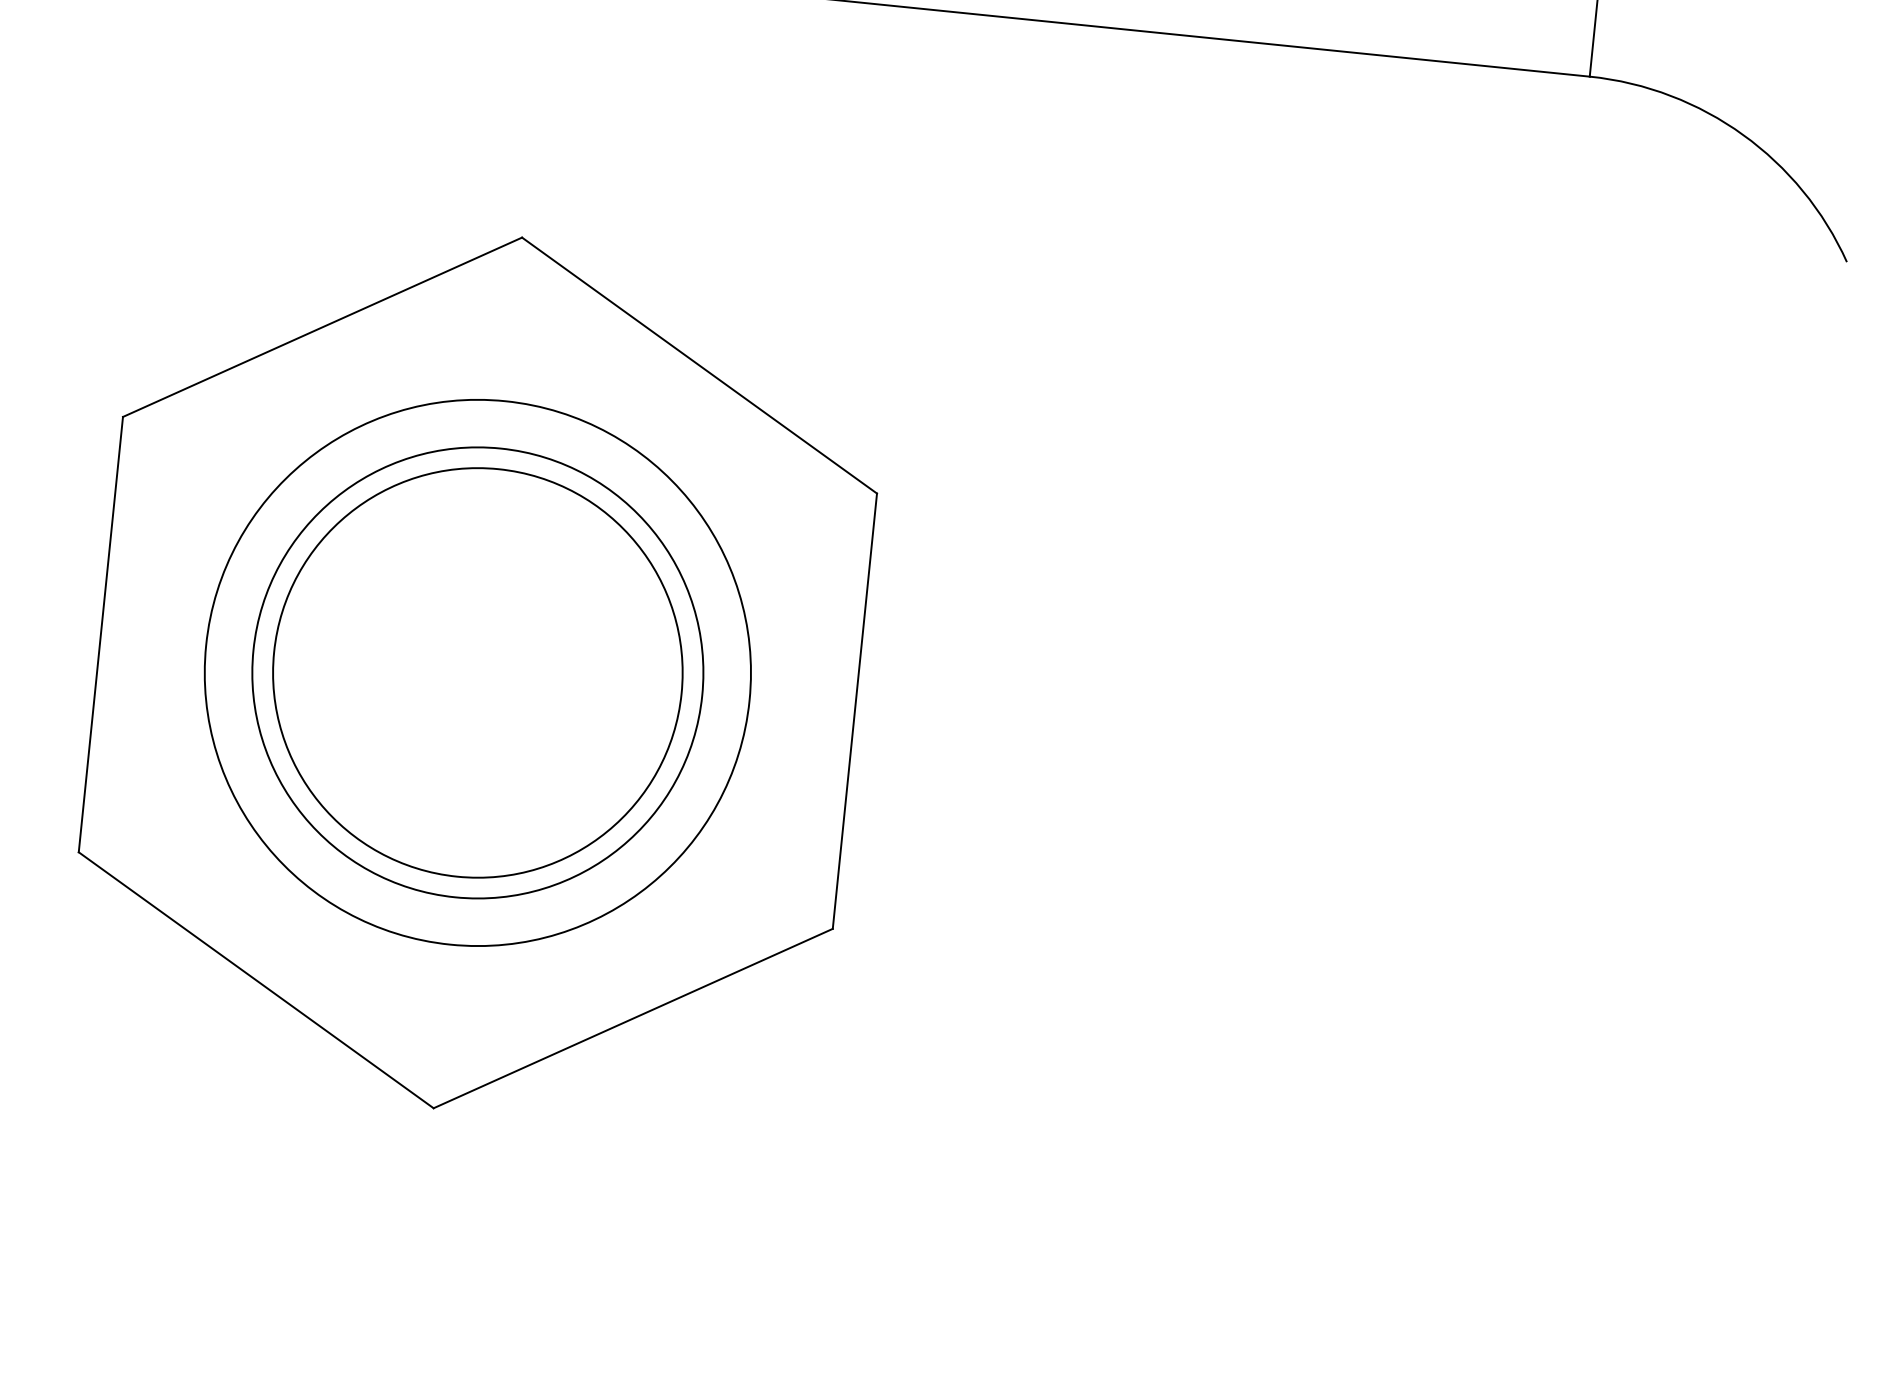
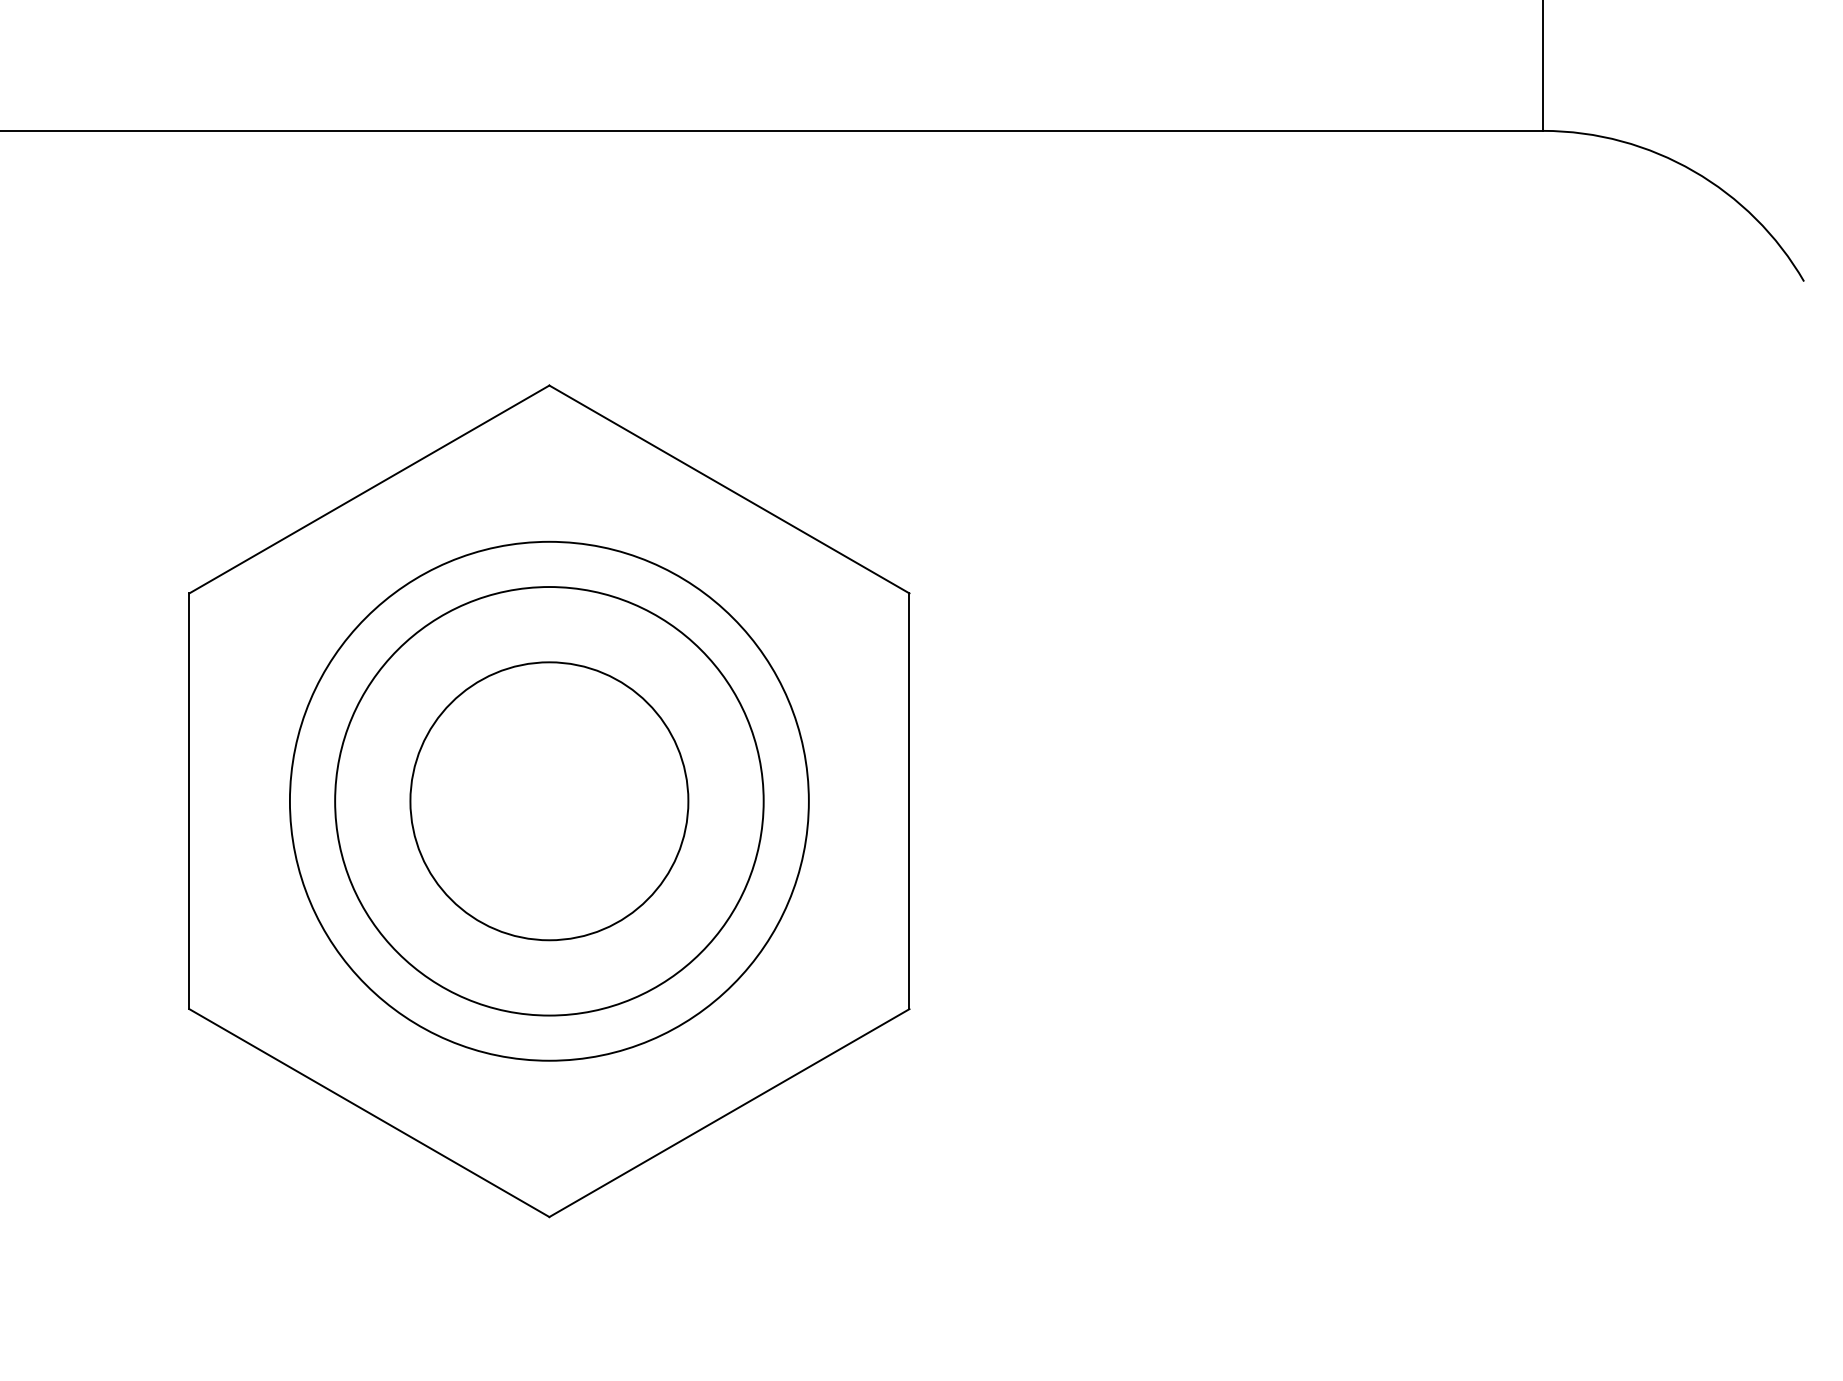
circle: (477, 673) -> (549, 801), size x0.71

